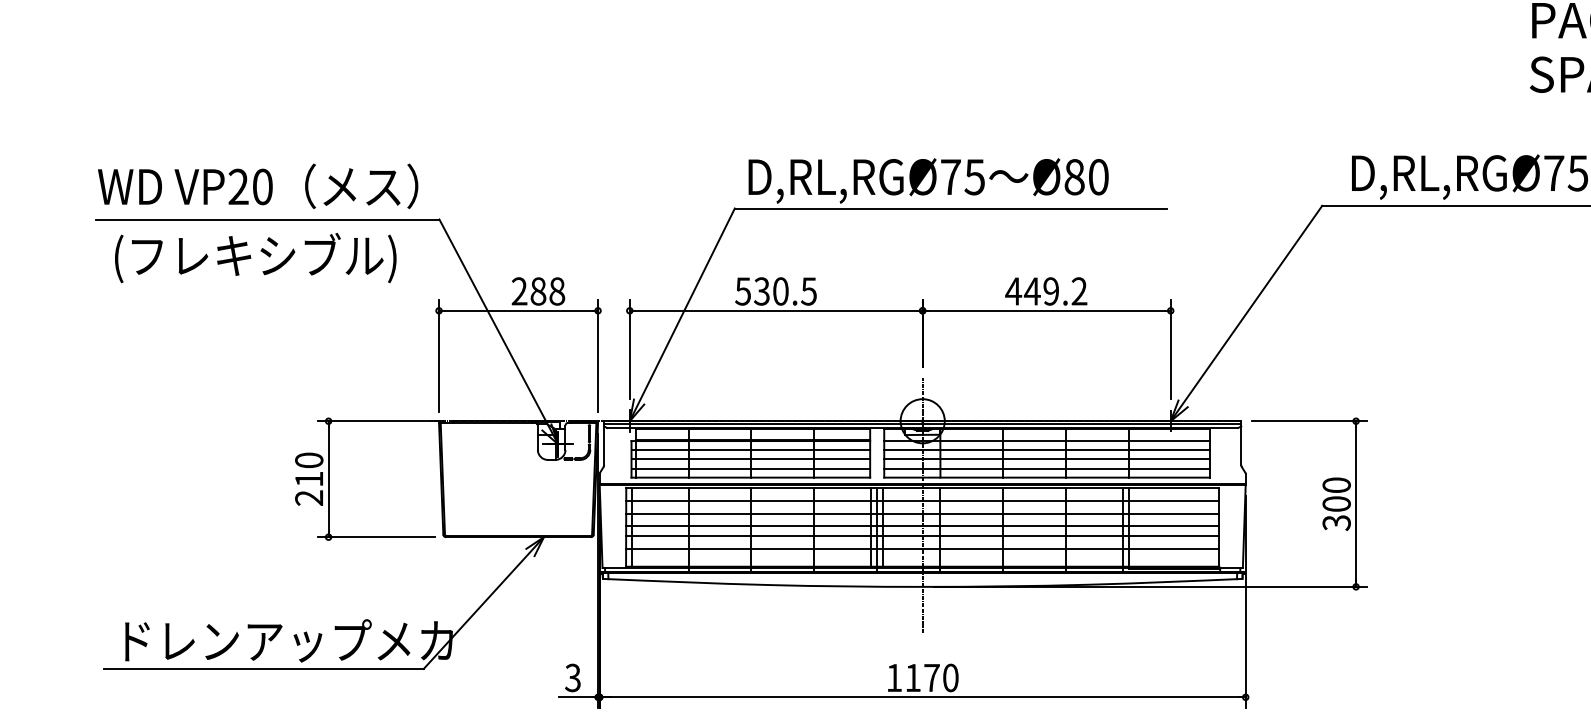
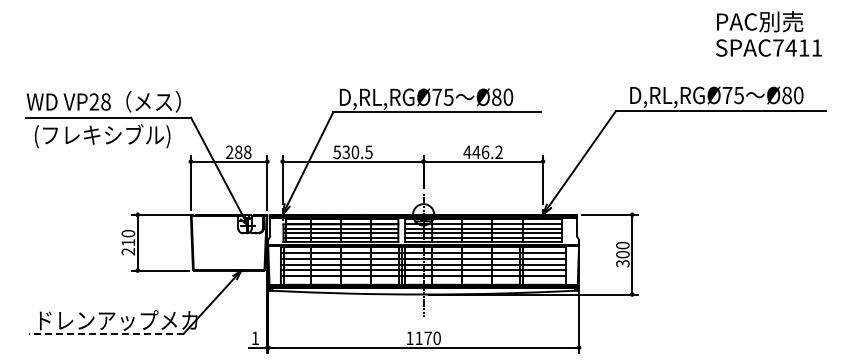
text: (261, 187) -> (105, 102), VP20 -> VP28
text: (1051, 291) -> (485, 152), 449.2 -> 446.2
line: (261, 669) -> (105, 334), solid -> dashed
text: (571, 678) -> (254, 338), 3 -> 1

